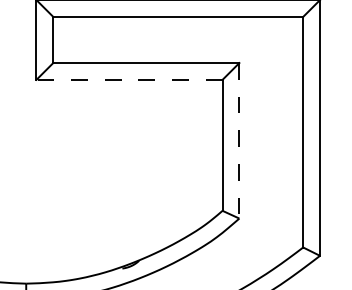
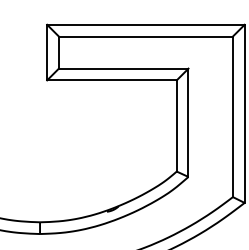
line: (128, 80) -> (111, 80), dashed -> solid
line: (239, 141) -> (188, 123), dashed -> solid

